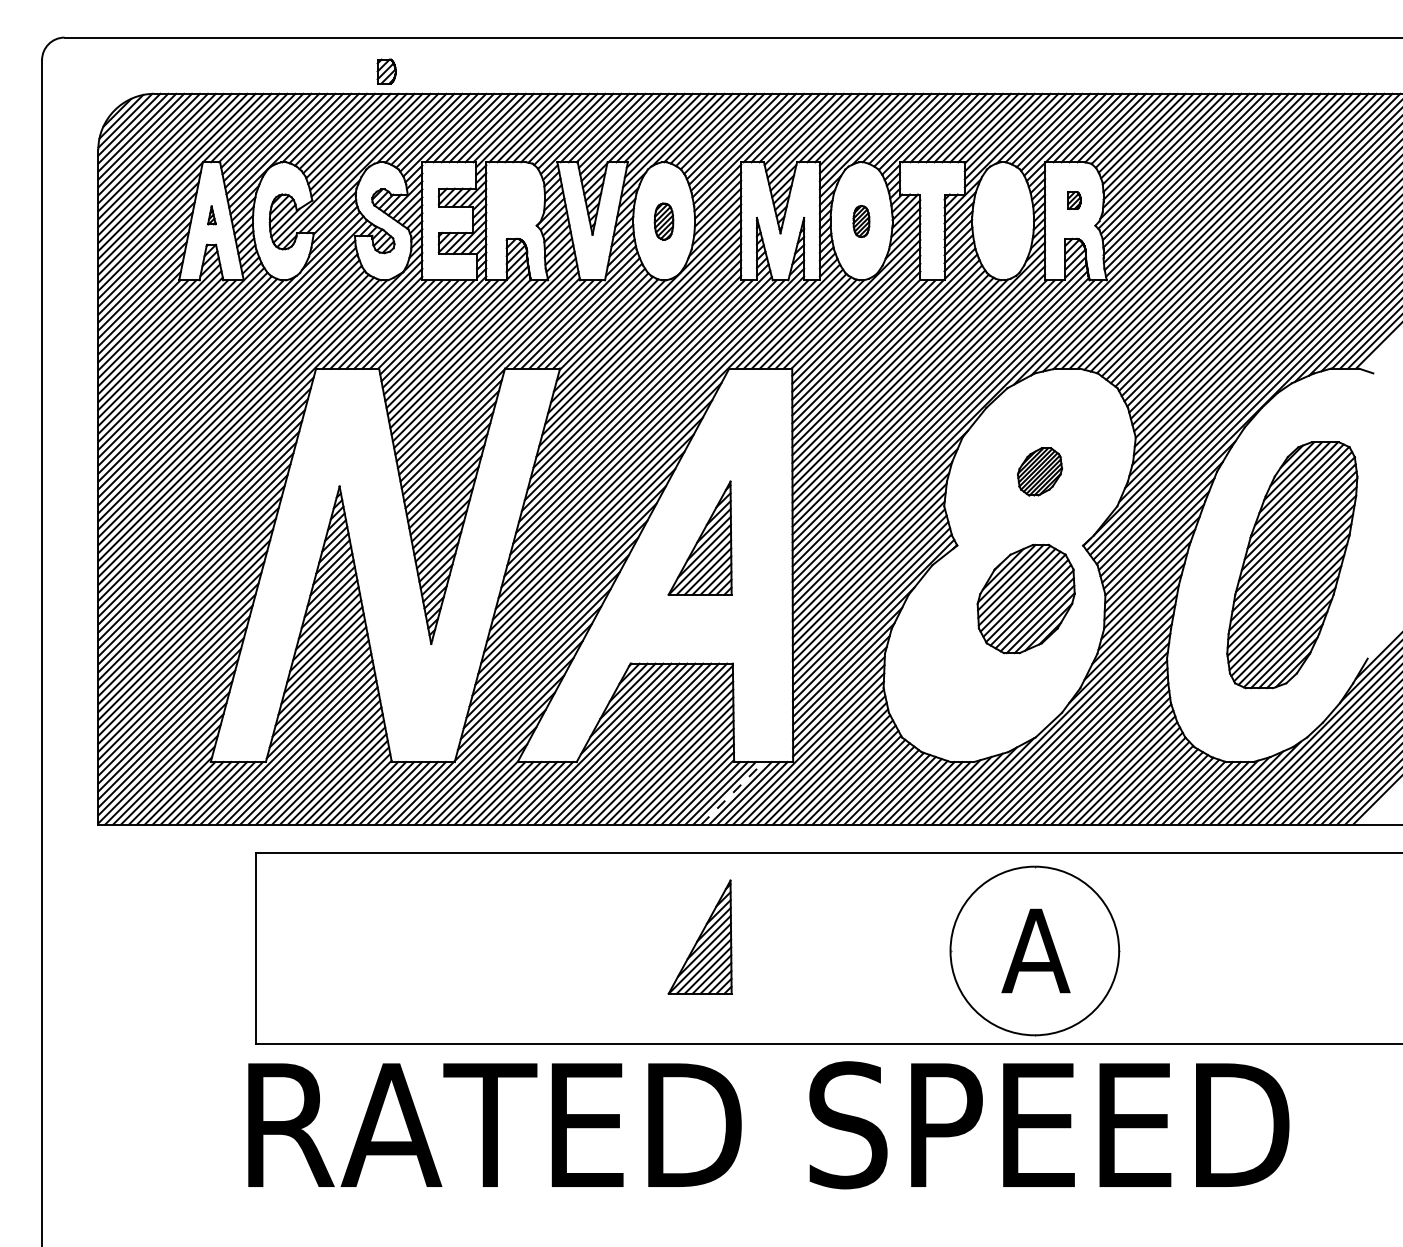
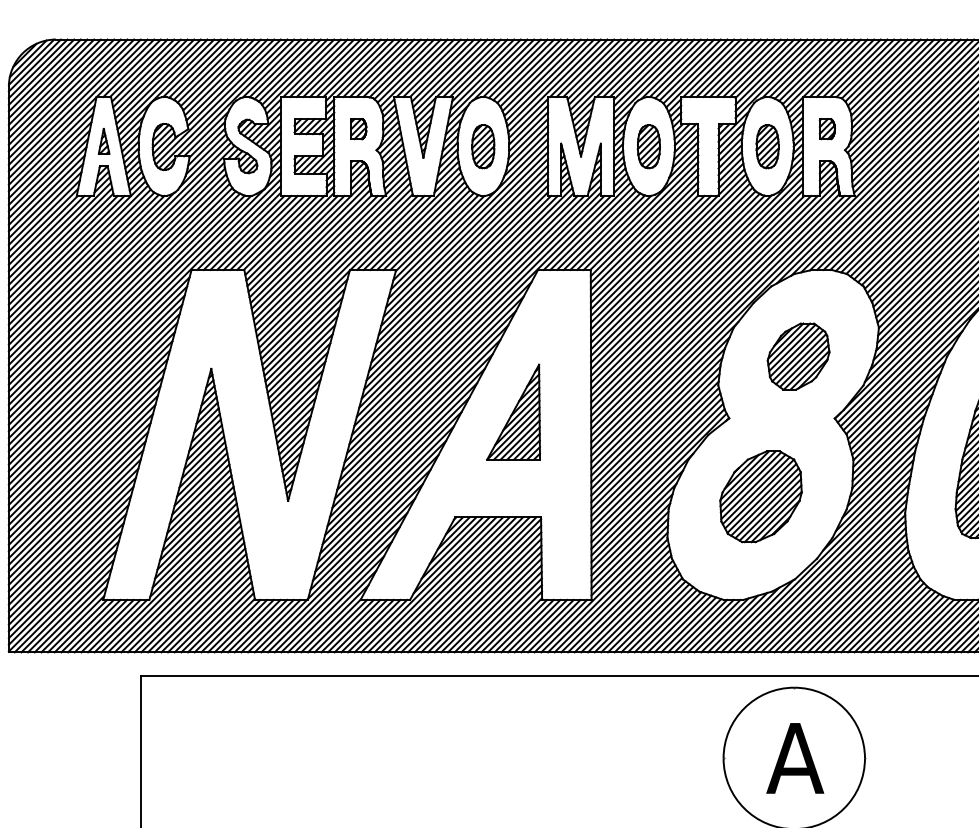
part: (386, 71) -> (358, 129), moved
part: (1074, 200) -> (827, 129), size x1.43
part: (211, 215) -> (103, 141), size x1.67
part: (663, 221) -> (482, 146), size x1.43
part: (861, 221) -> (648, 146), size x1.67
part: (1003, 221) -> (767, 146), added
part: (1039, 471) -> (798, 356), size x1.67
part: (1025, 598) -> (760, 496), moved
line: (733, 792) -> (541, 625), dashed -> solid
part: (699, 936) -> (513, 746), removed

